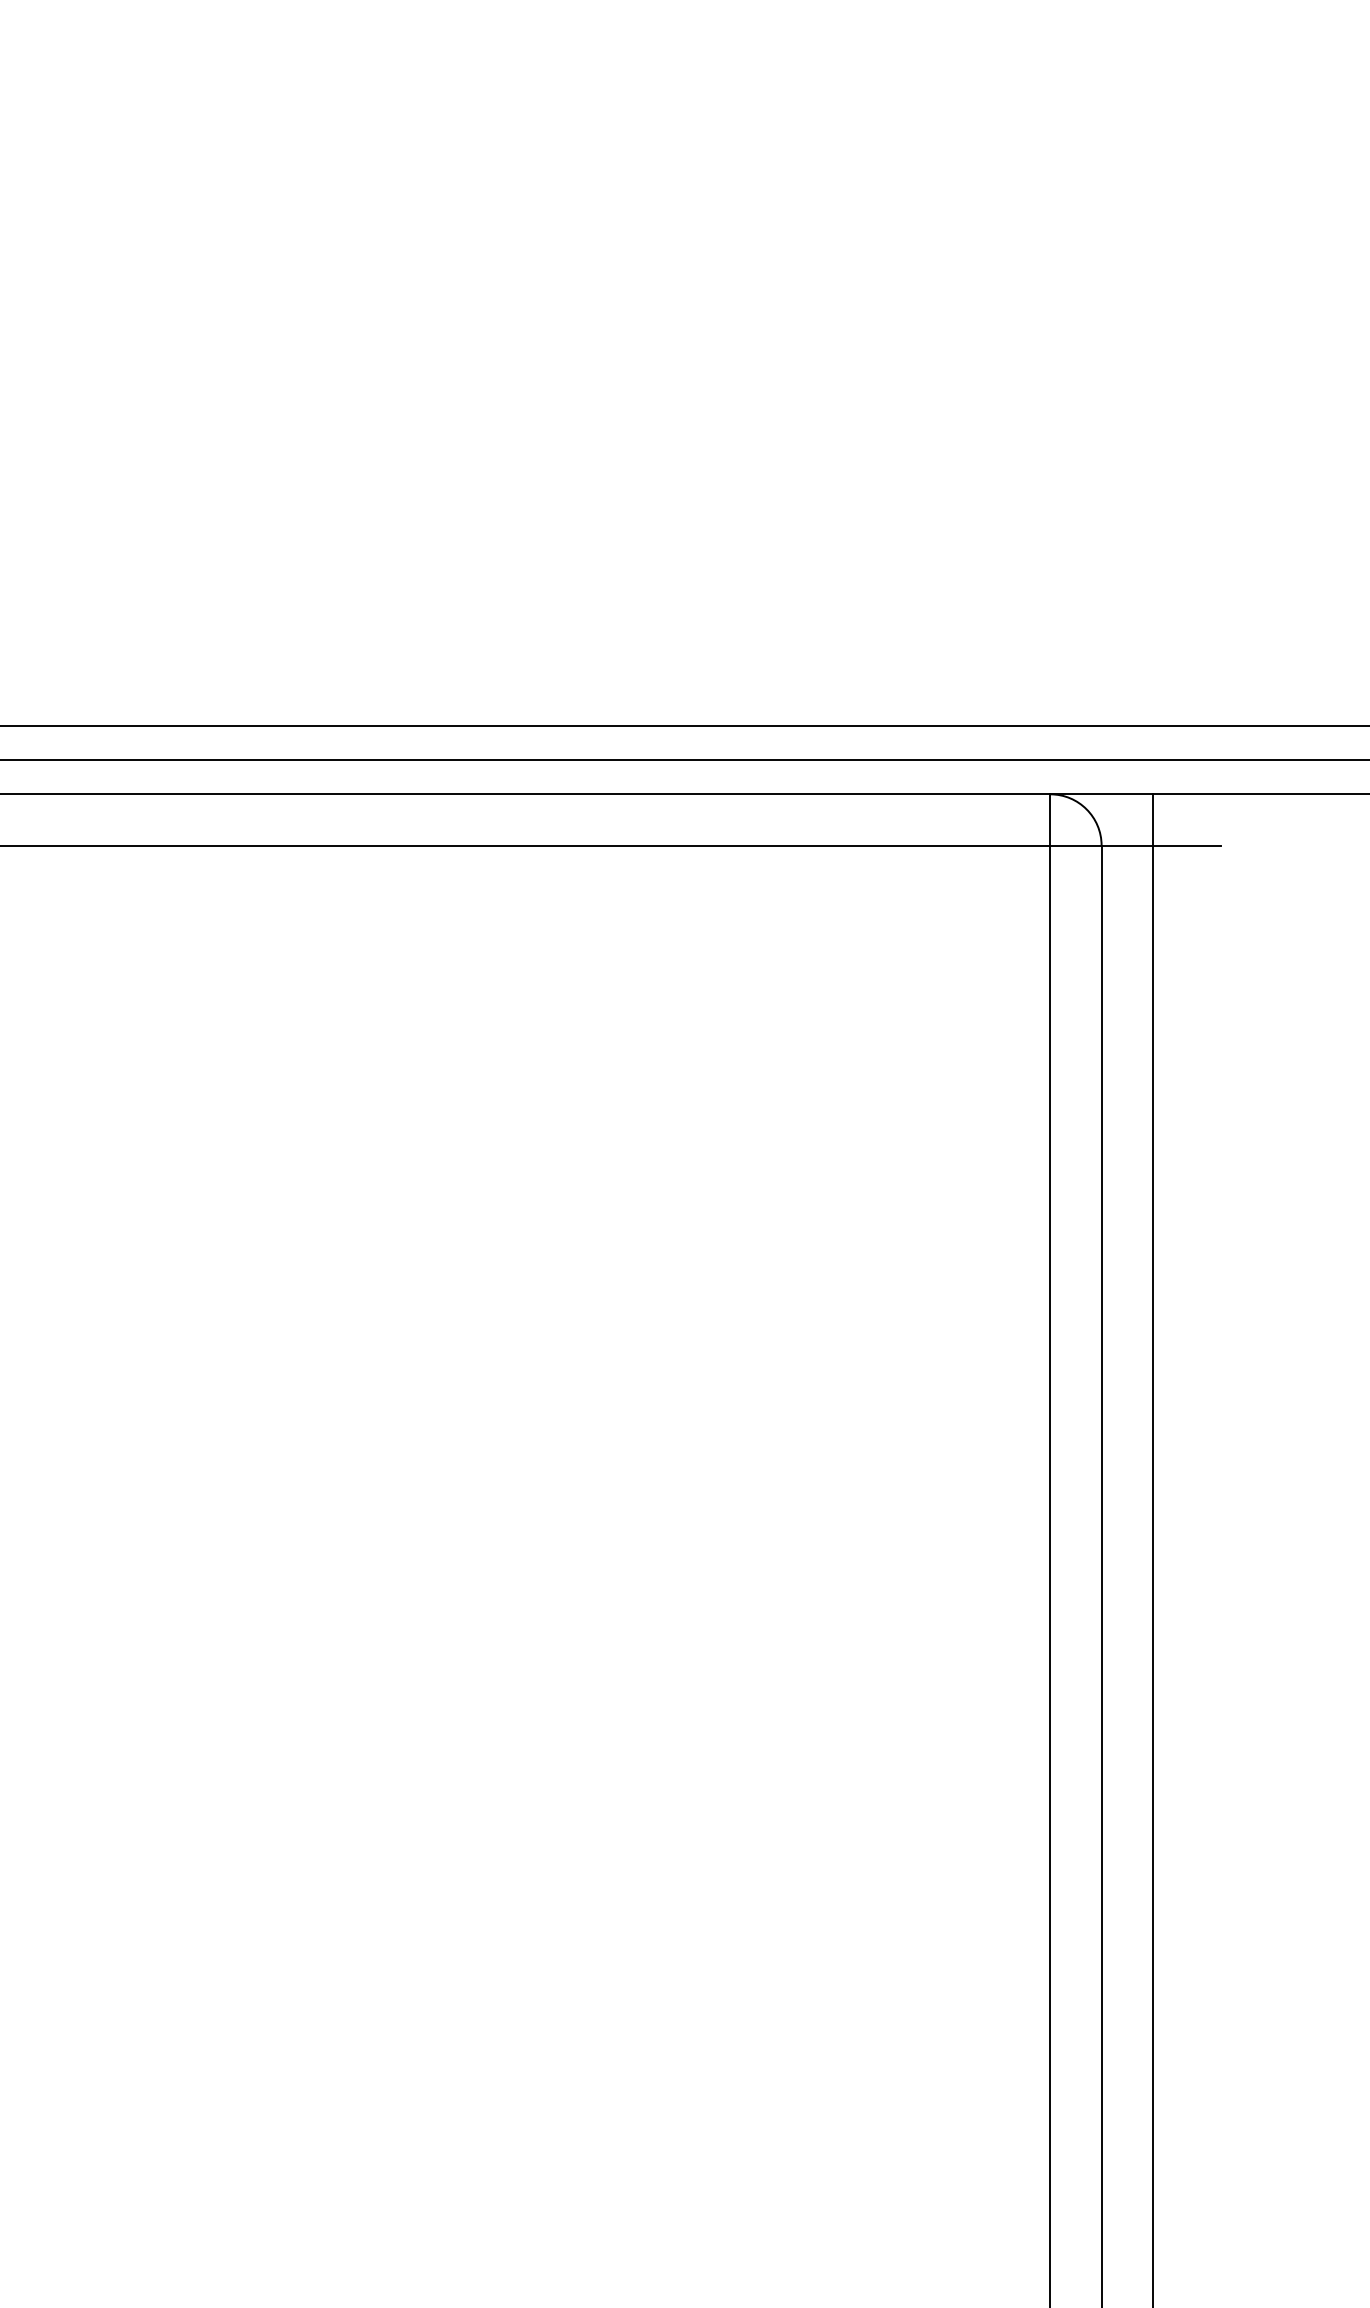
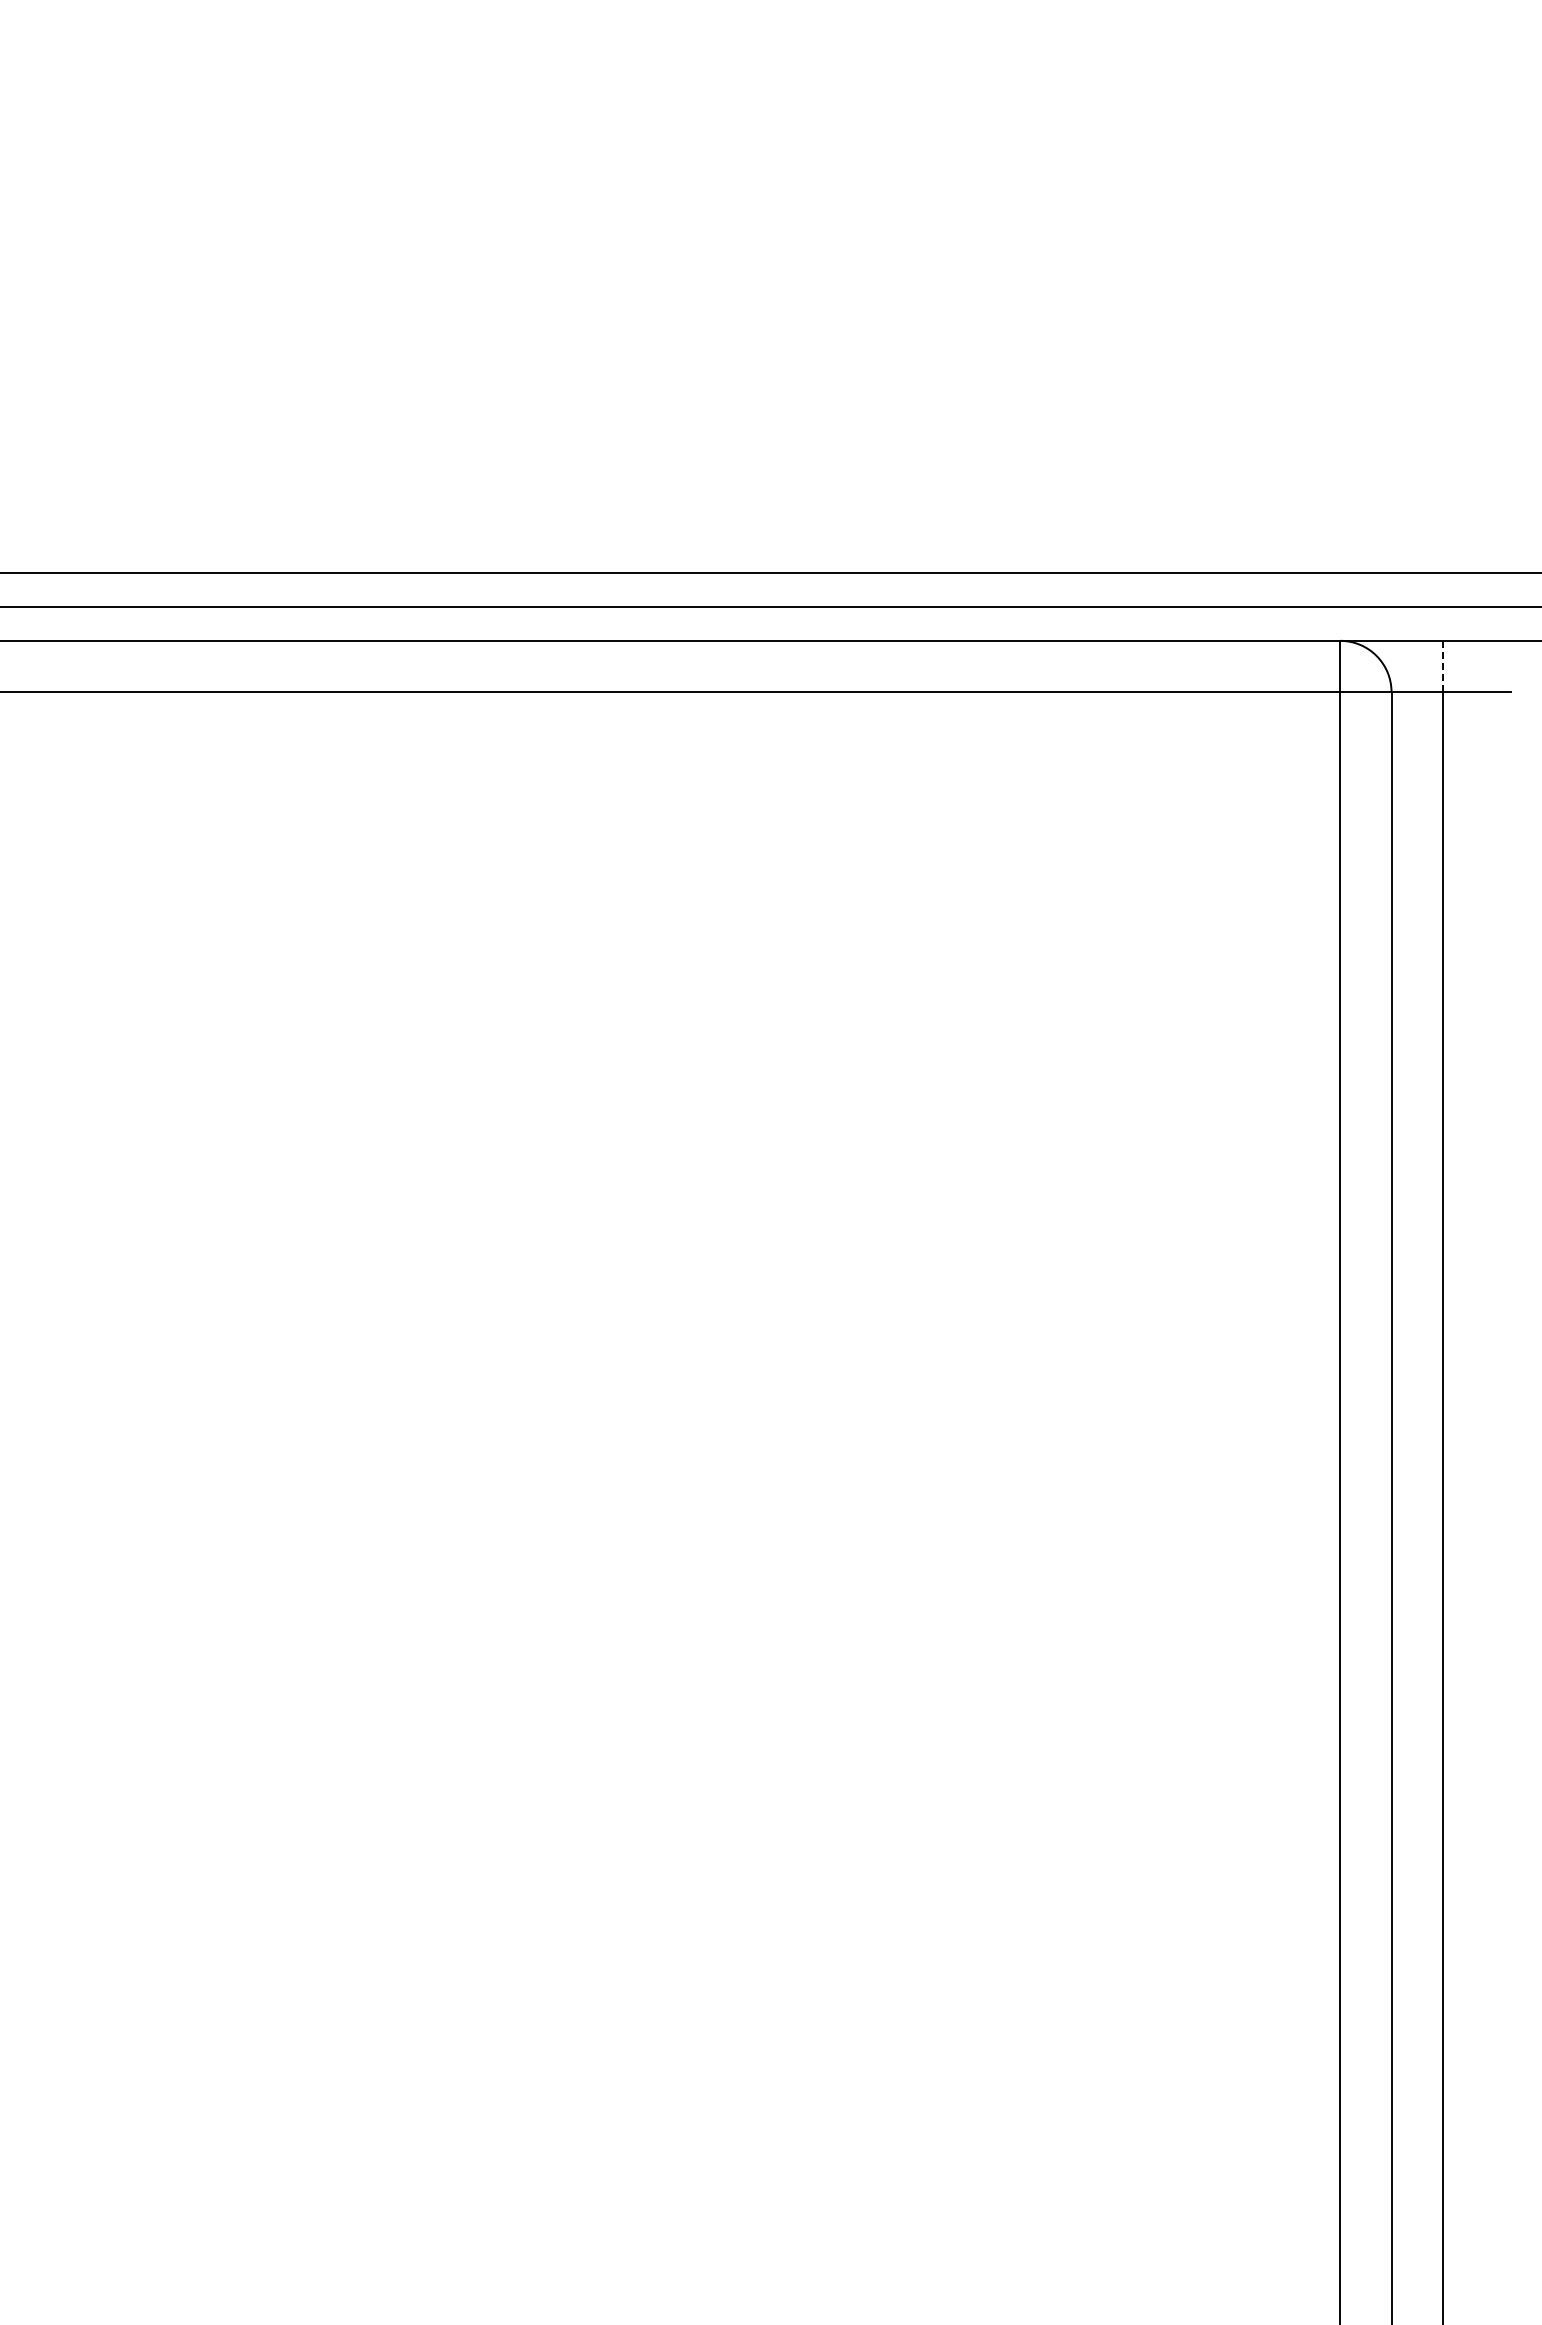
line: (1152, 819) -> (1442, 666), solid -> dashed

